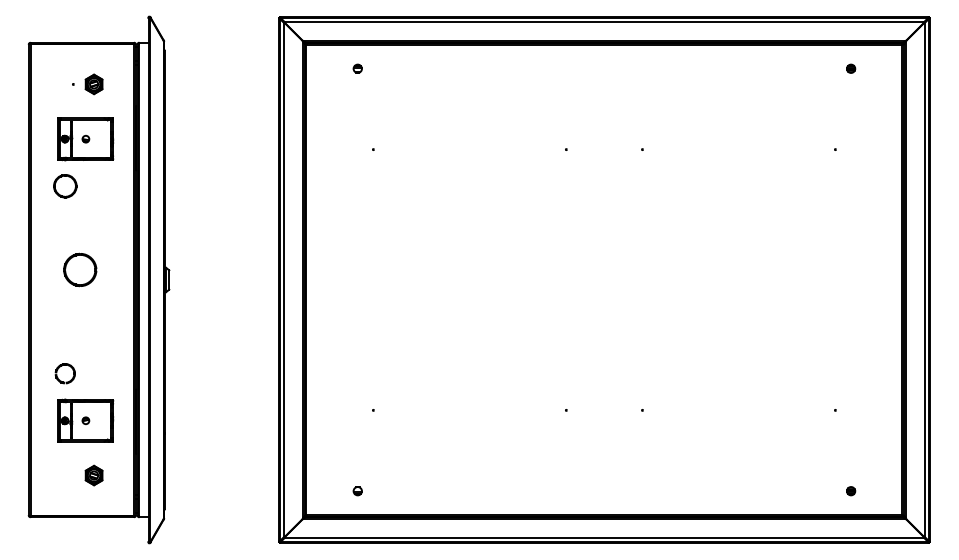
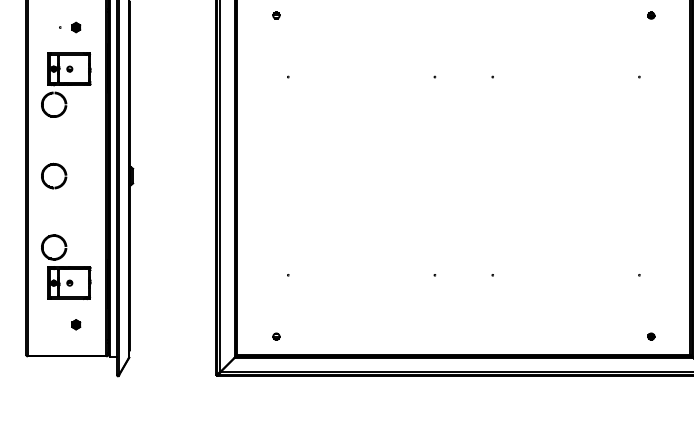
part: (94, 84) -> (76, 27), size x0.62
part: (65, 186) -> (54, 105), size x1.43
part: (80, 269) -> (54, 175), moved
part: (65, 373) -> (54, 247), size x1.67
part: (94, 475) -> (76, 324), size x0.62

